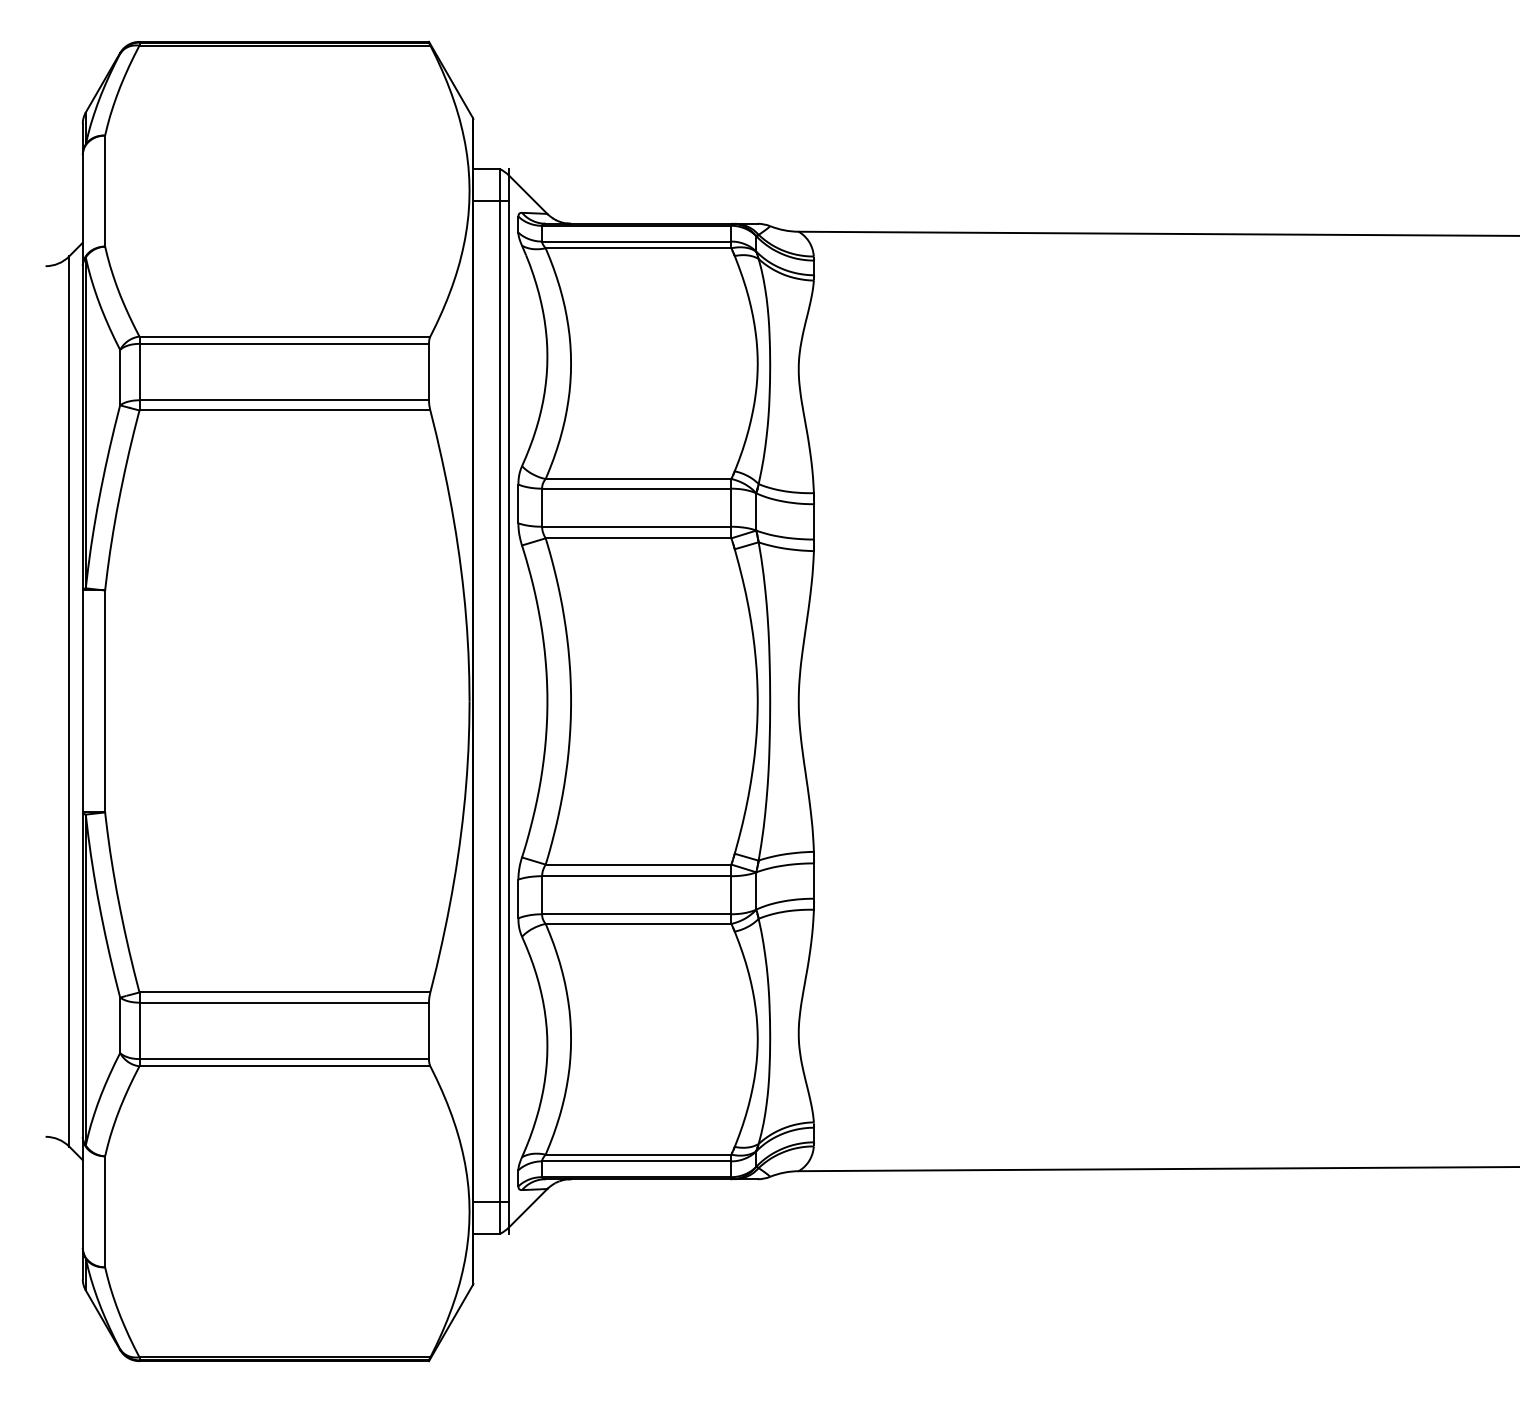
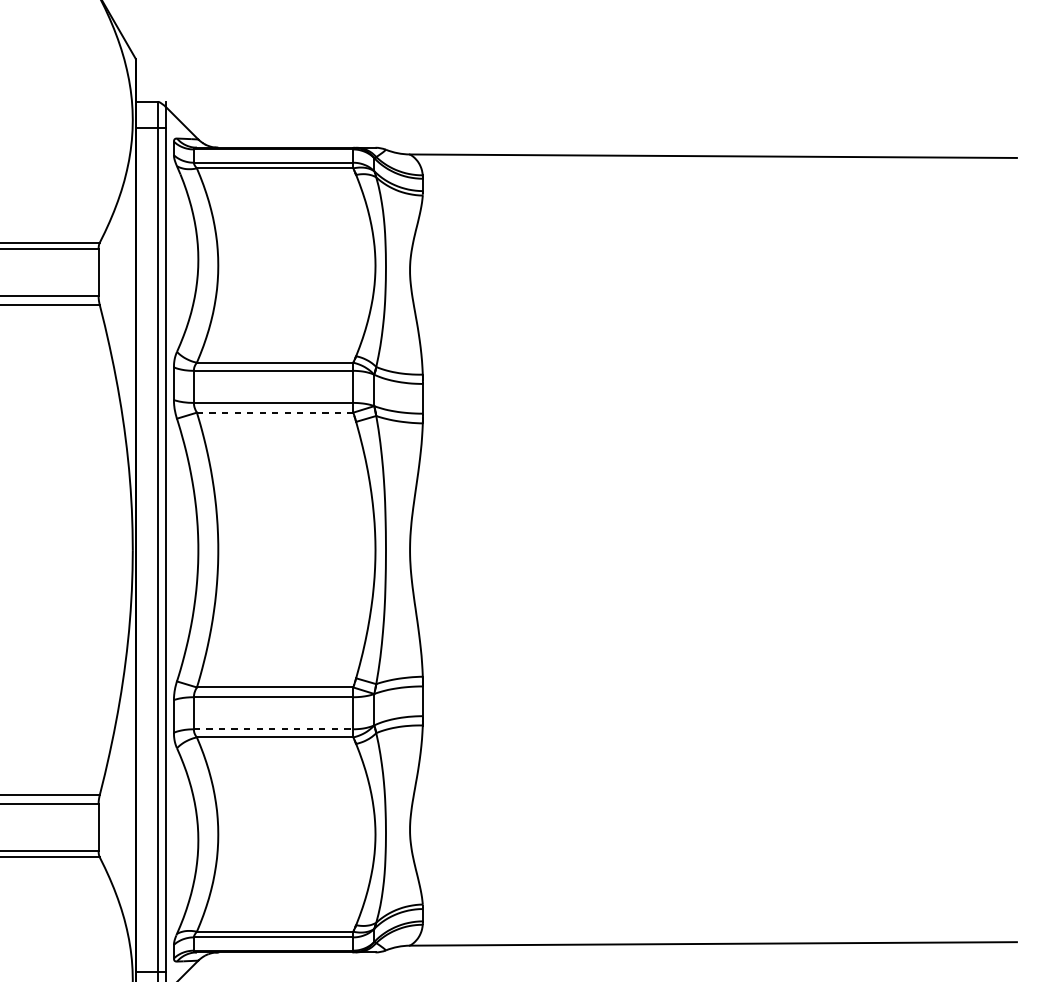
line: (638, 538) -> (275, 412), solid -> dashed
line: (636, 914) -> (273, 729), solid -> dashed

